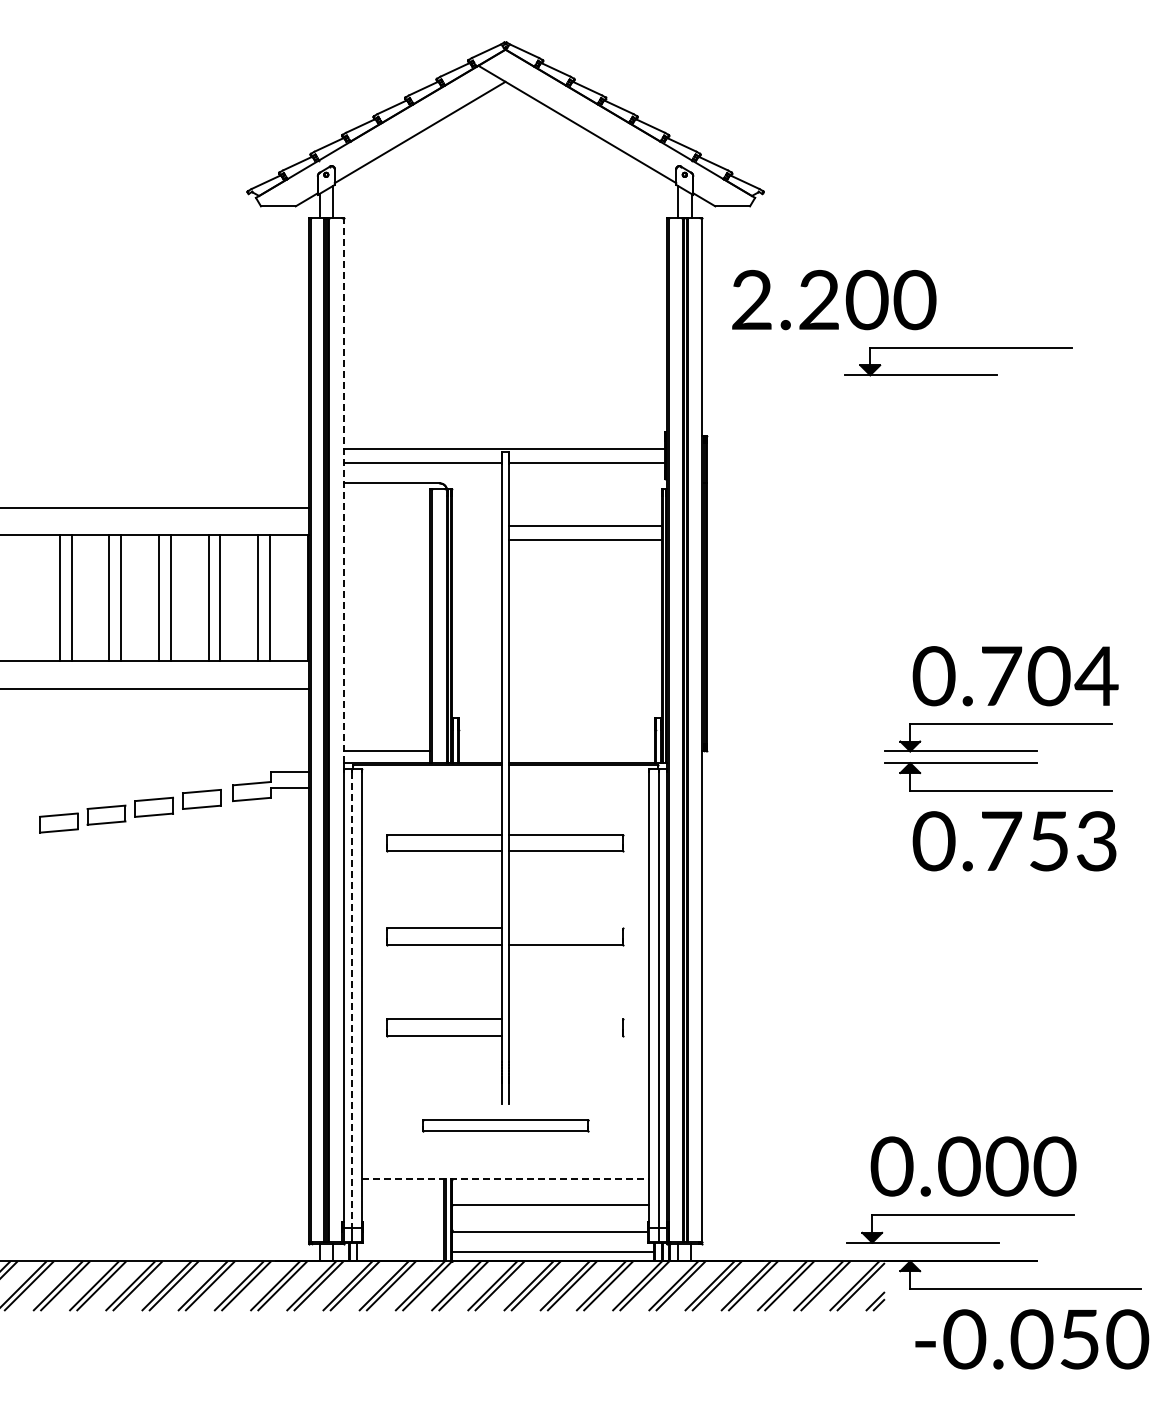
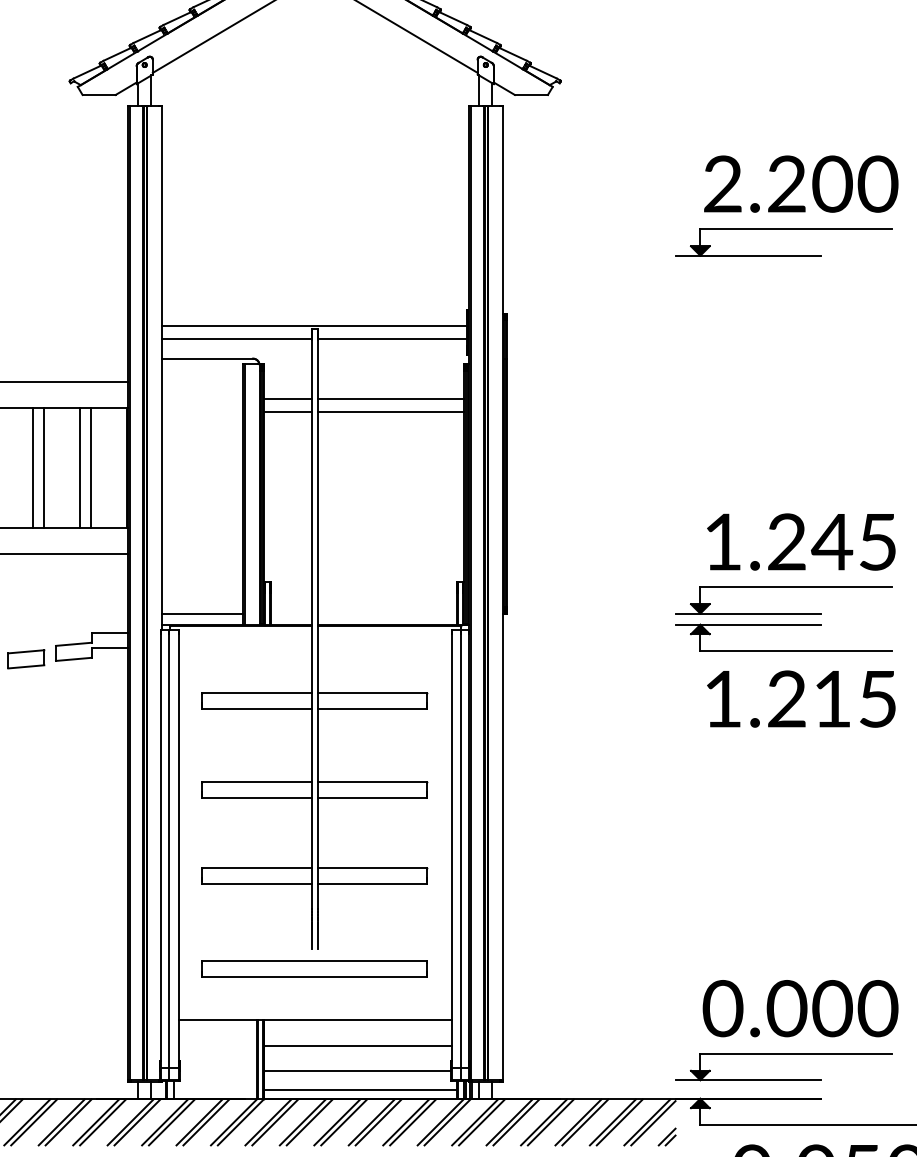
text: (834, 300) -> (801, 184), moved
part: (958, 348) -> (784, 230), moved
line: (344, 490) -> (162, 365), dashed -> solid
line: (476, 525) -> (287, 398), added
line: (476, 539) -> (287, 411), added
text: (1015, 676) -> (800, 542), 0.704 -> 1.245
text: (1014, 841) -> (799, 699), 0.753 -> 1.215
line: (565, 928) -> (372, 782), added
line: (351, 1000) -> (168, 850), dashed -> solid
line: (565, 1019) -> (372, 868), added
line: (565, 1035) -> (372, 883), added
part: (505, 1125) -> (315, 969), size x1.43
text: (973, 1166) -> (800, 1008), moved
line: (505, 1179) -> (315, 1020), dashed -> solid
part: (960, 1215) -> (784, 1054), moved

